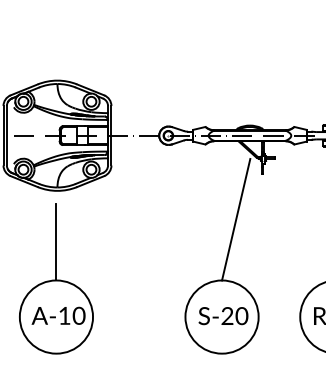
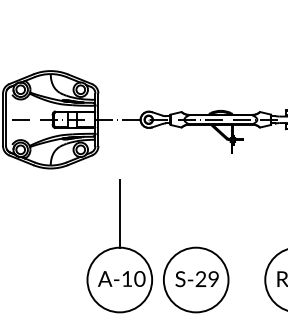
line: (235, 219) -> (208, 193), removed
part: (56, 279) -> (119, 246), moved
text: (241, 316) -> (213, 279), S-20 -> S-29

